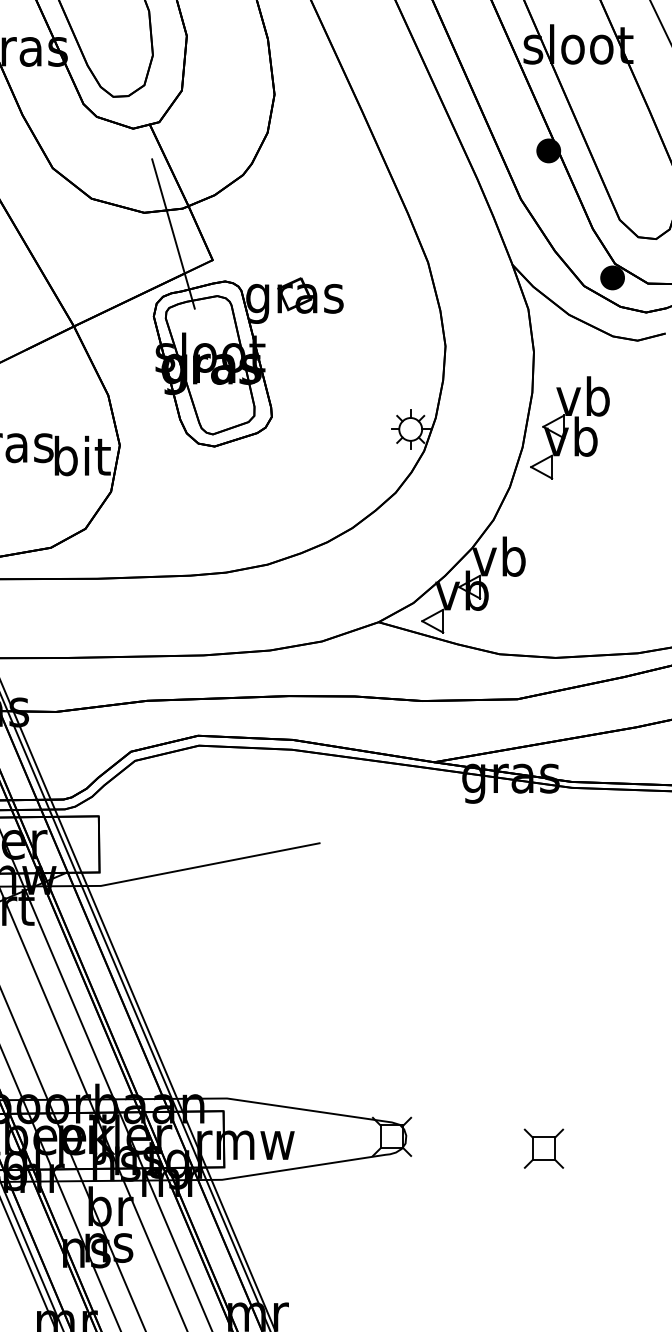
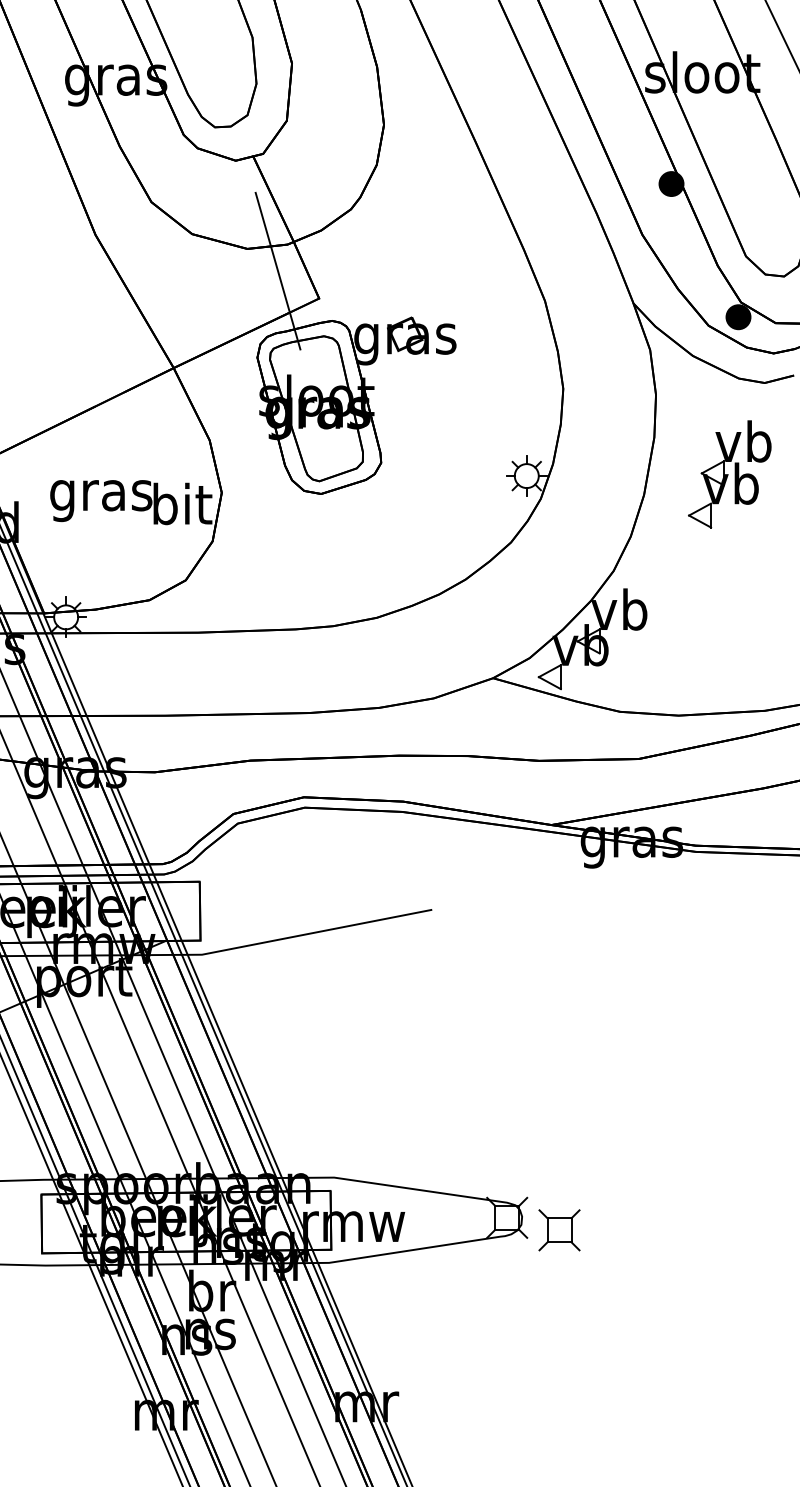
part: (569, 427) -> (729, 474), moved
part: (543, 1148) -> (559, 1230), moved

